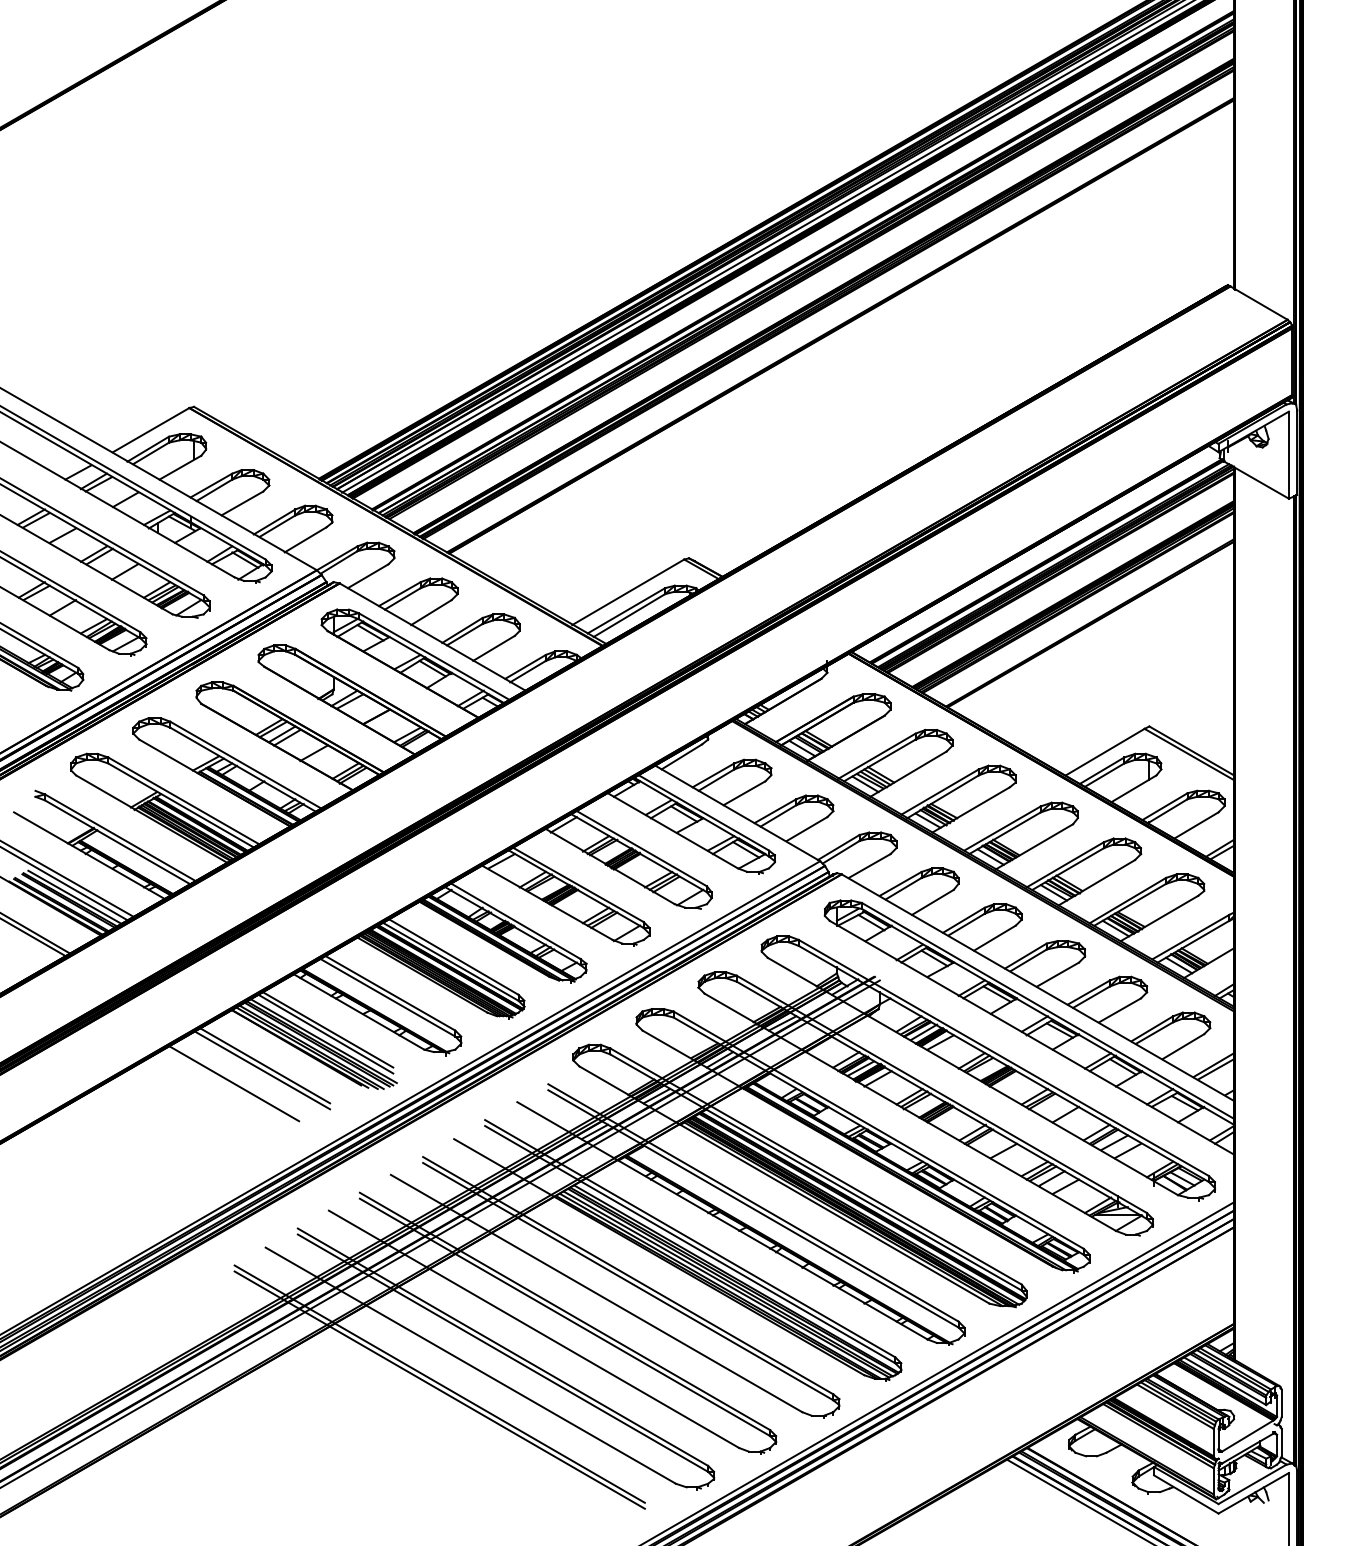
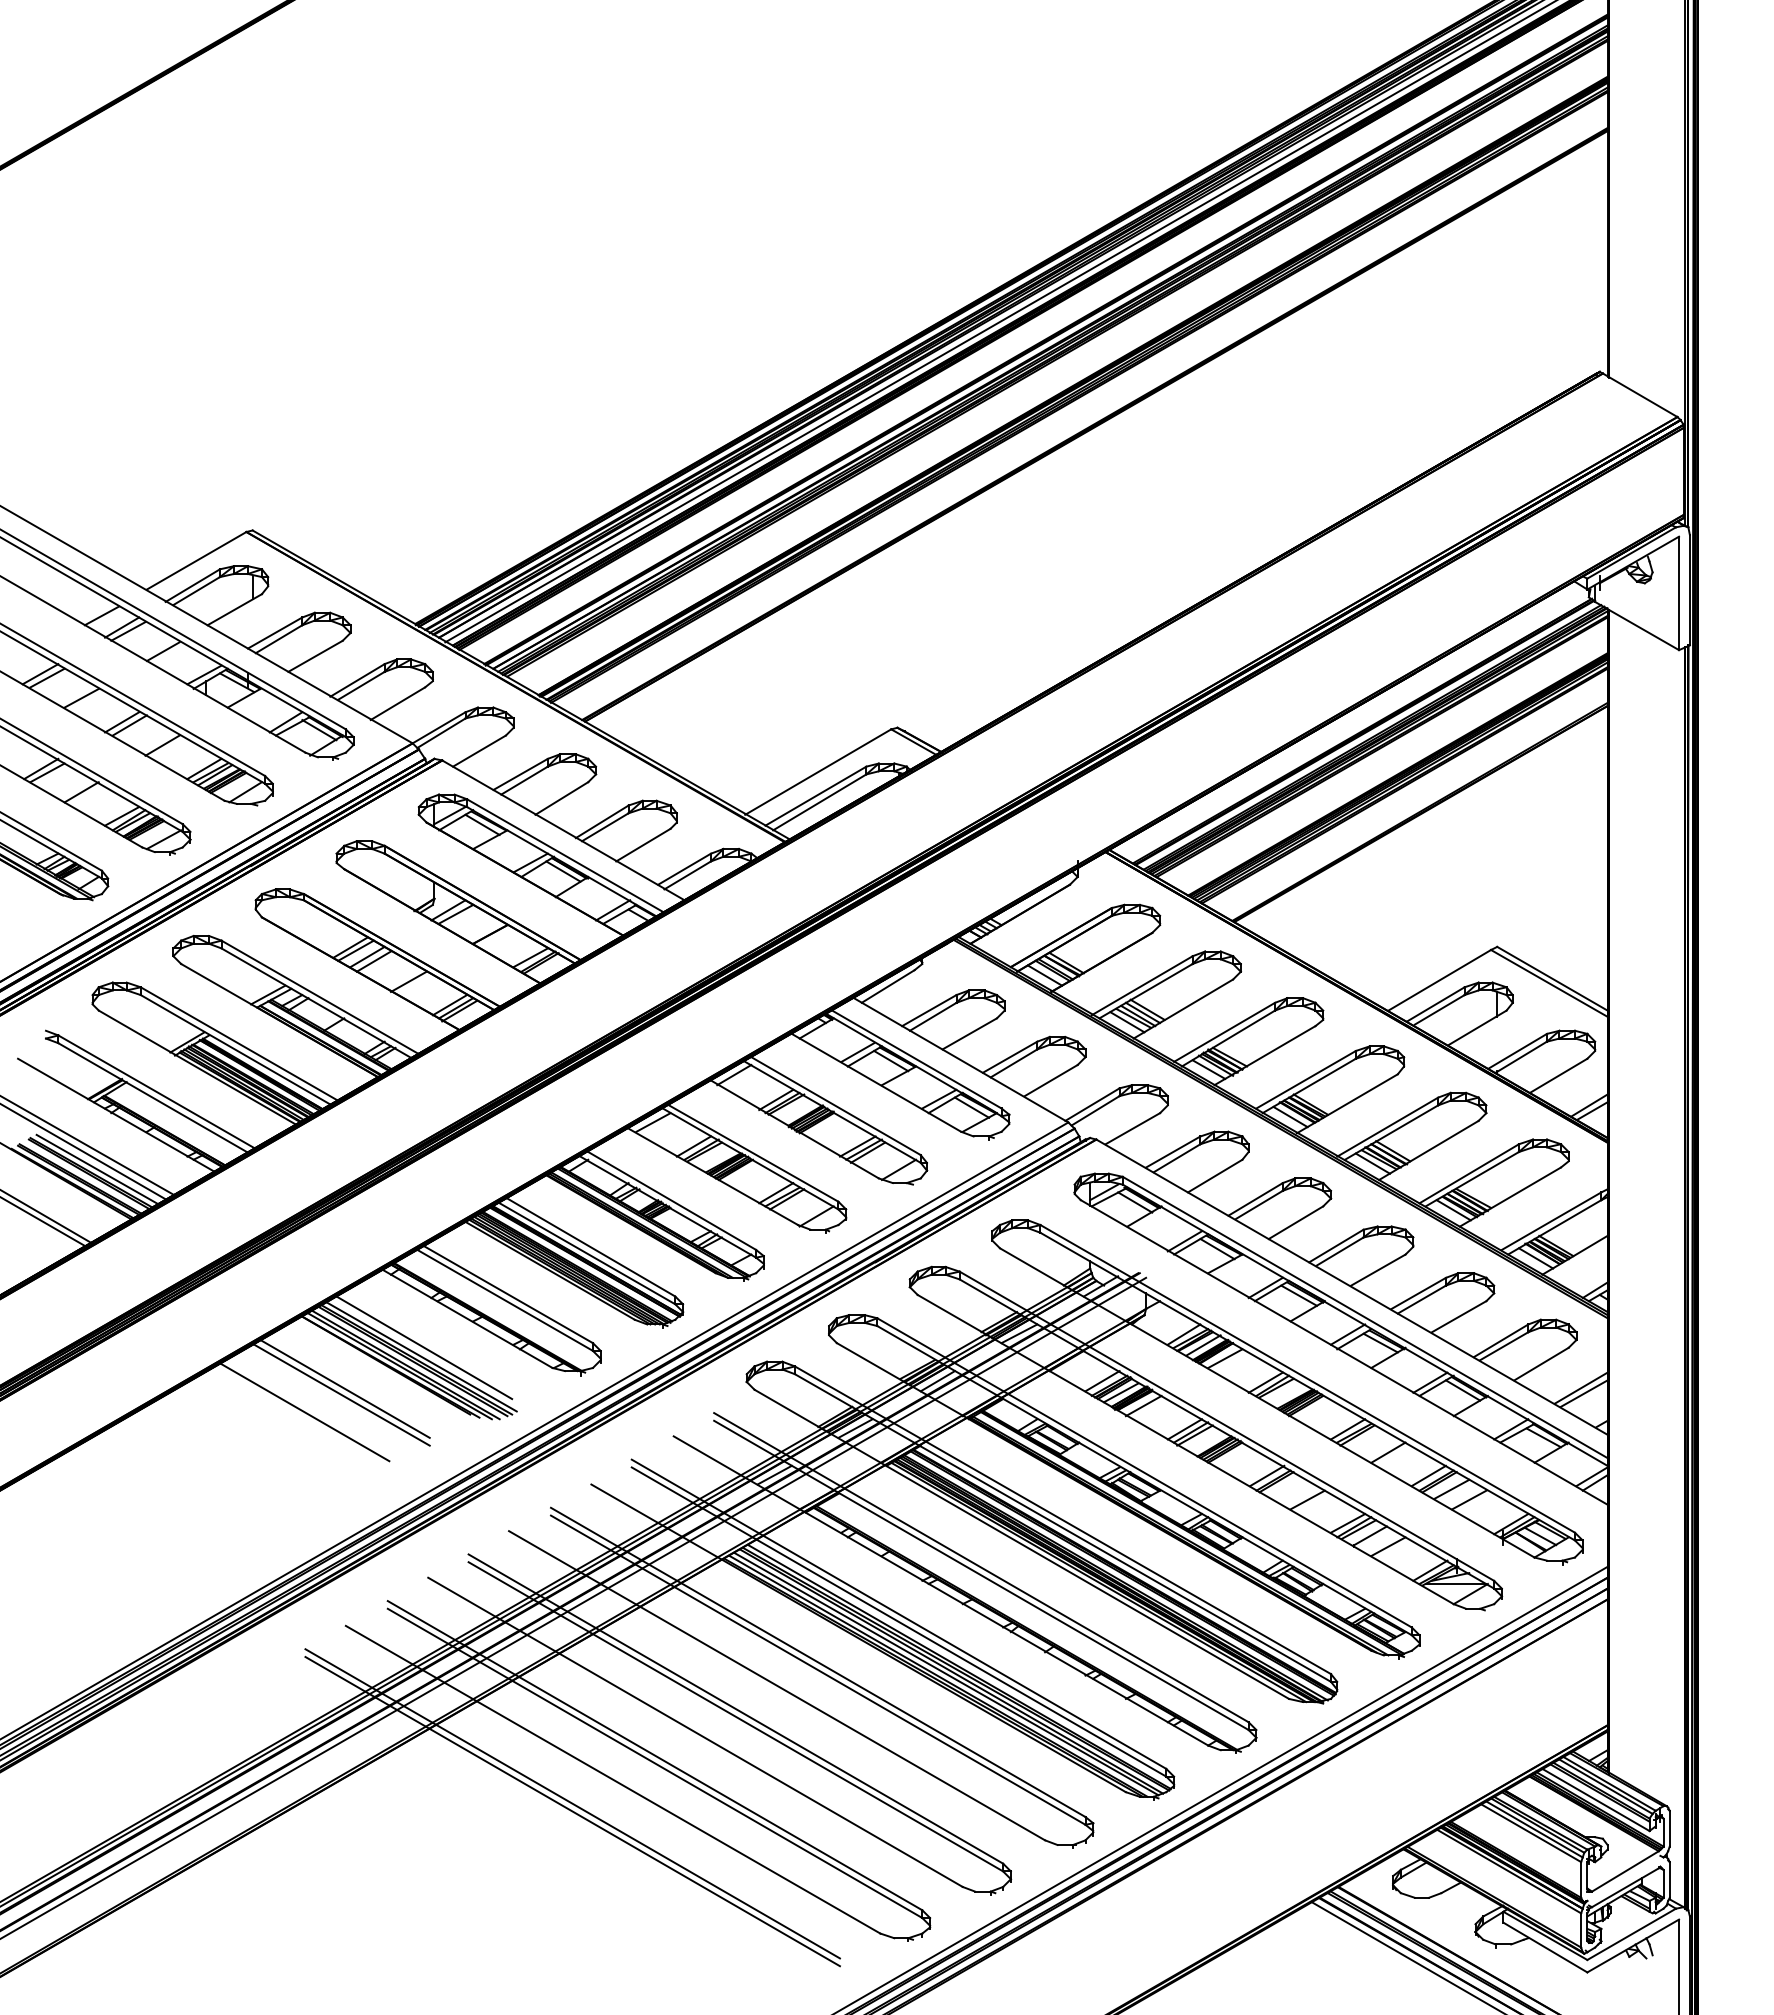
line: (328, 1030) -> (427, 1342), removed

